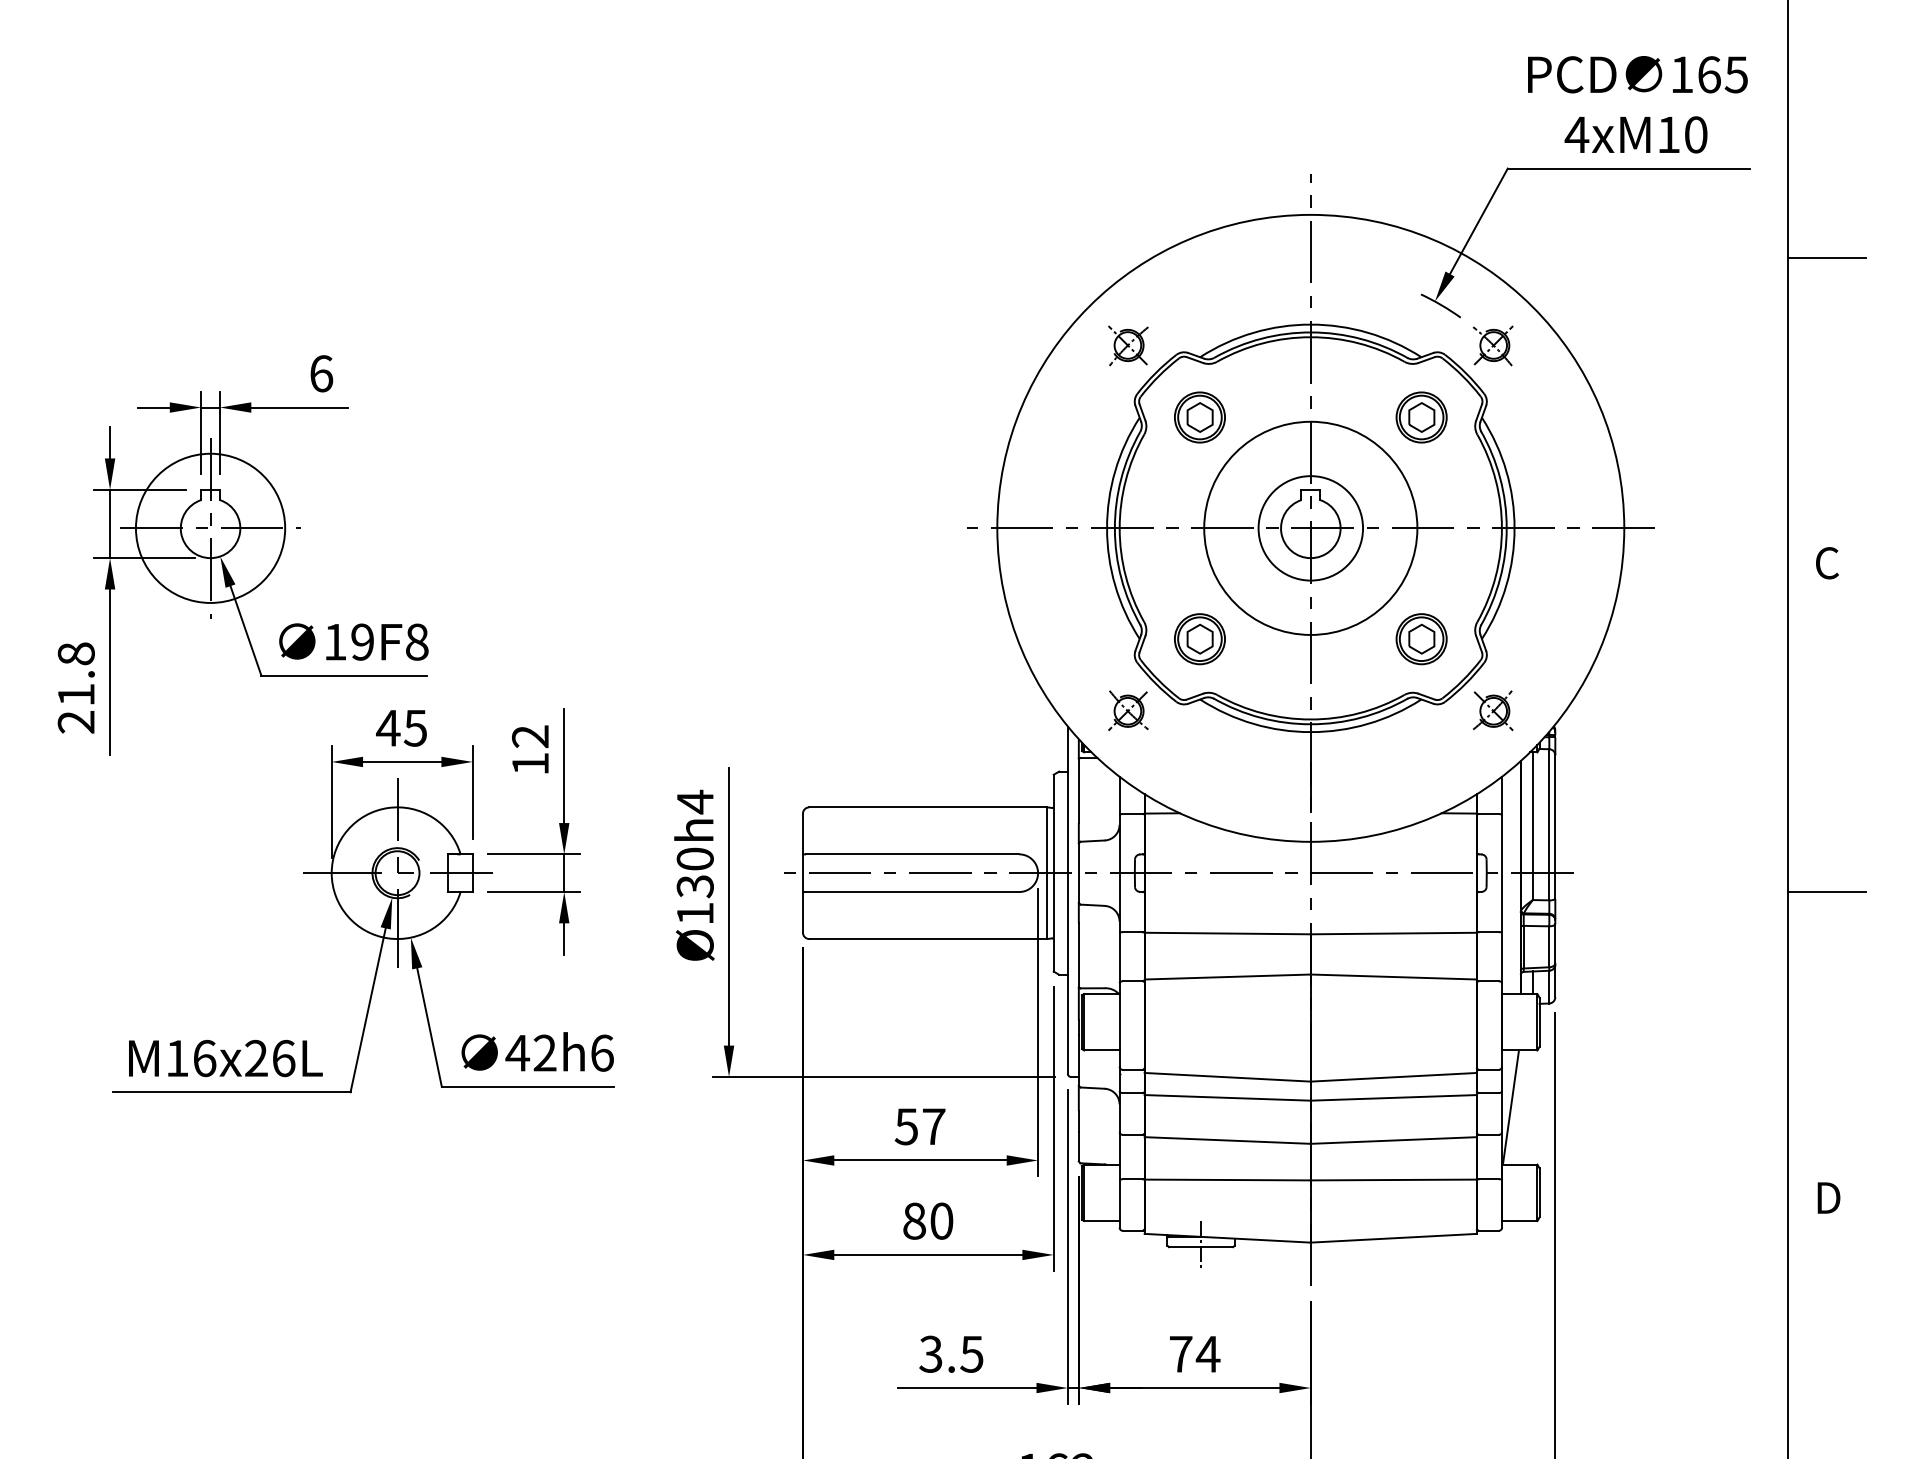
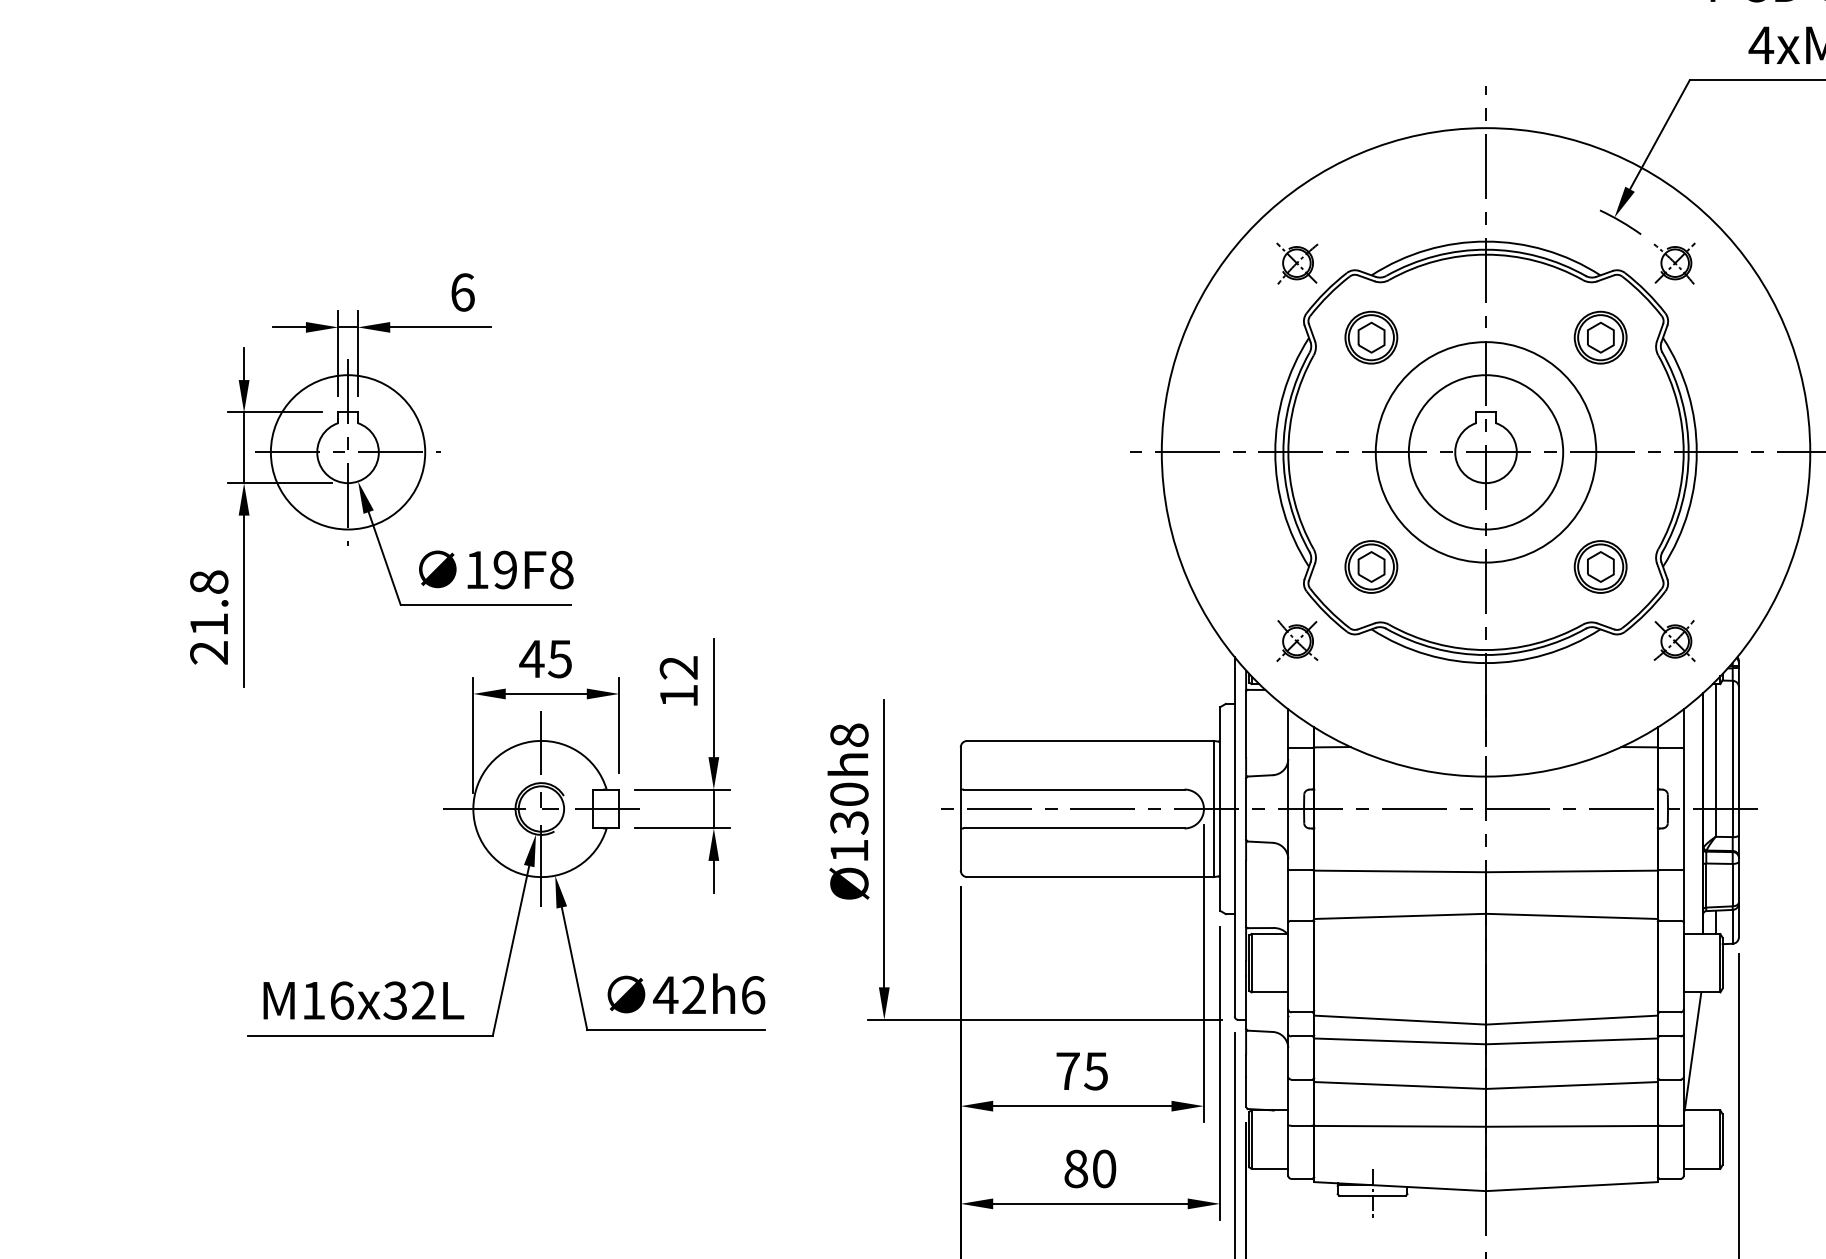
circle: (1310, 527) -> (1485, 451), size x1.43
text: (694, 801) -> (848, 734), Ø130h4 -> Ø130h8
text: (269, 1058) -> (409, 1000), M16x26L -> M16x32L
text: (919, 1126) -> (1081, 1071), 57 -> 75

